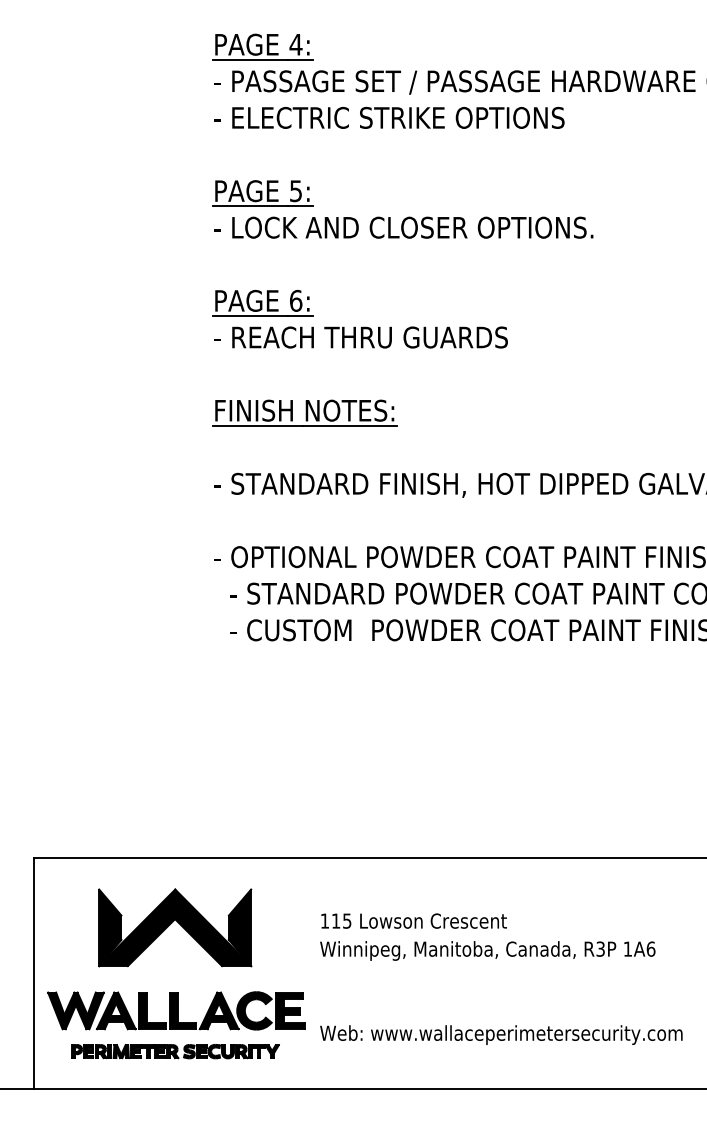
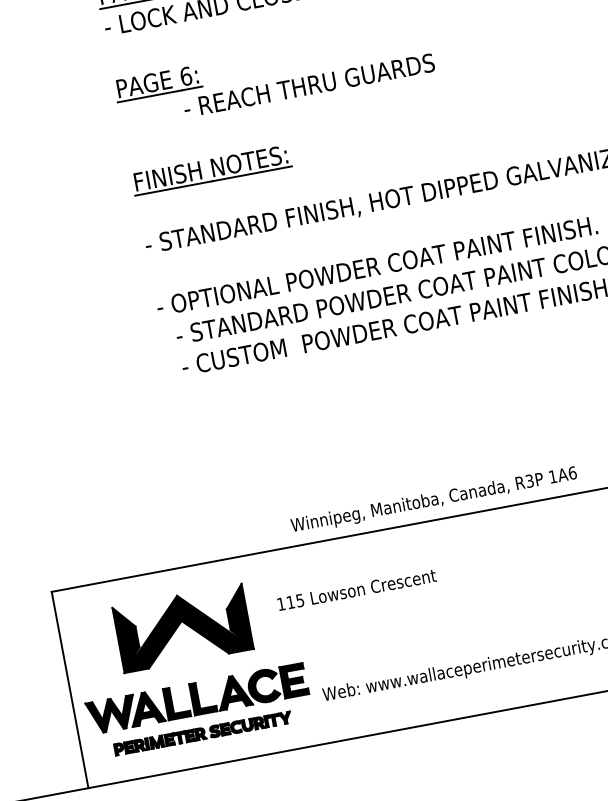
text: (360, 337) -> (308, 85), moved
text: (413, 920) -> (356, 589), moved
text: (487, 950) -> (433, 500), moved

